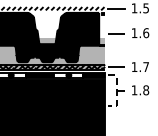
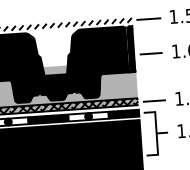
fill: (102, 28) -> (131, 48), added
line: (116, 91) -> (156, 134), dashed -> solid

